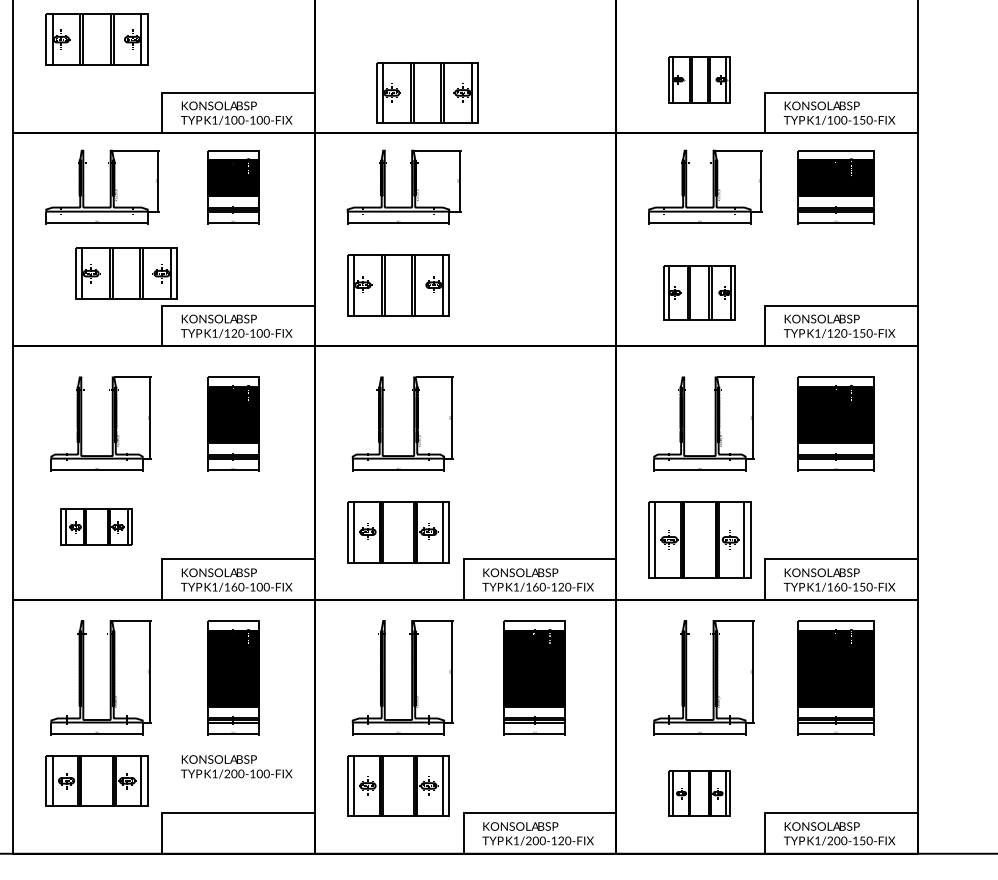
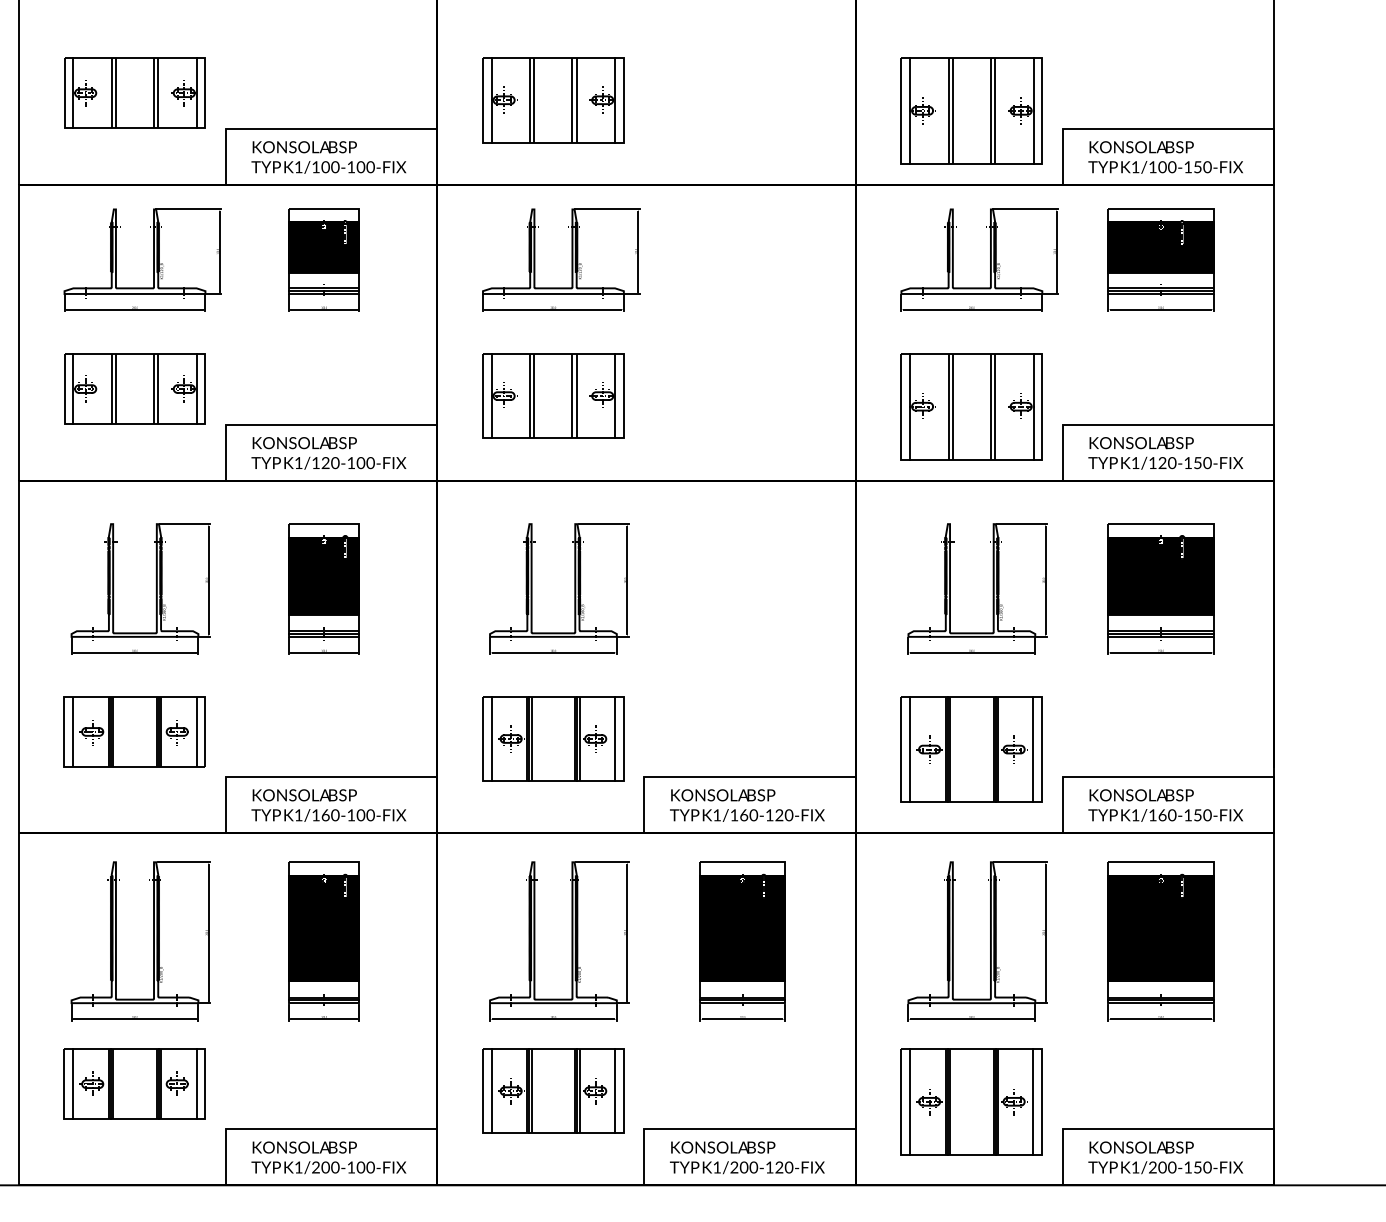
part: (96, 39) -> (134, 92), moved
part: (699, 79) -> (971, 110), size x1.67
part: (427, 93) -> (553, 100), moved
part: (126, 273) -> (134, 388), moved
part: (699, 292) -> (971, 406), size x1.43
part: (96, 526) -> (134, 731), size x1.43
text: (236, 766) -> (328, 1157), moved
part: (699, 793) -> (971, 1101), size x1.67

